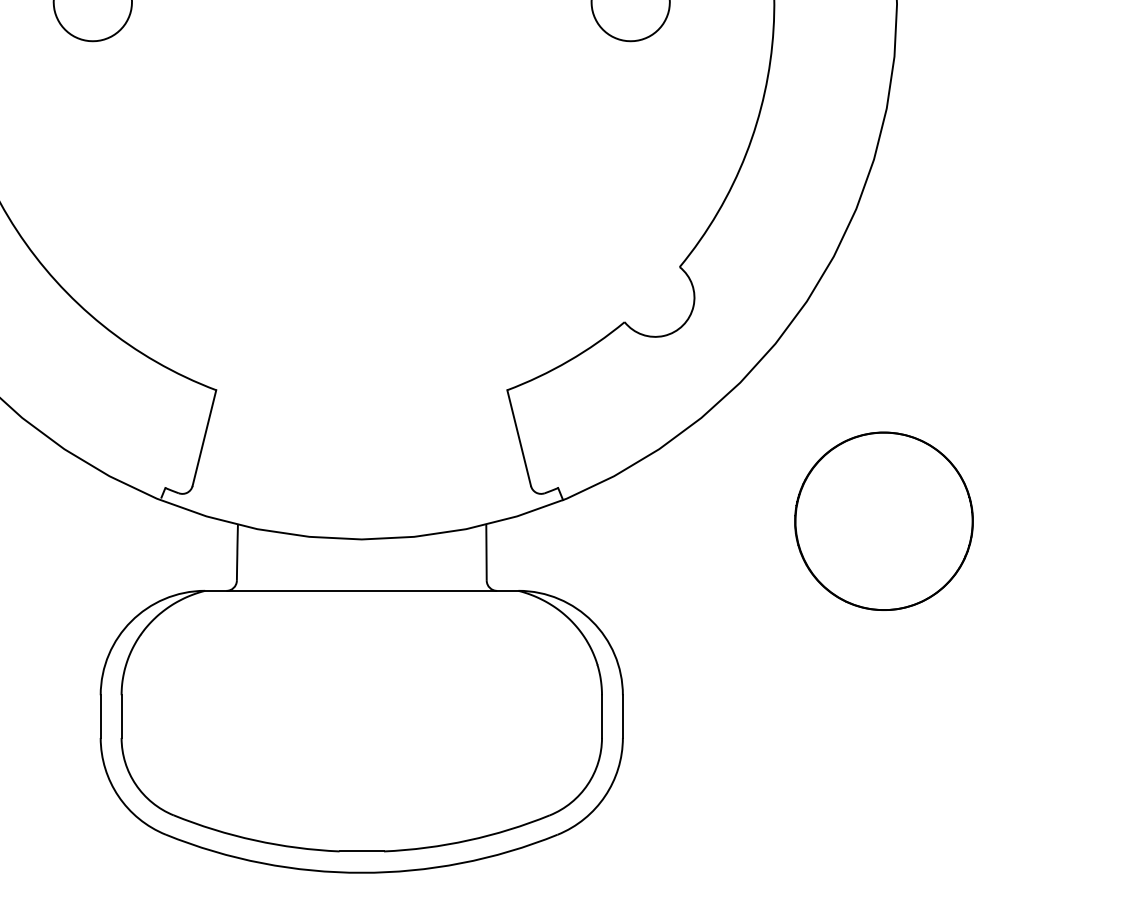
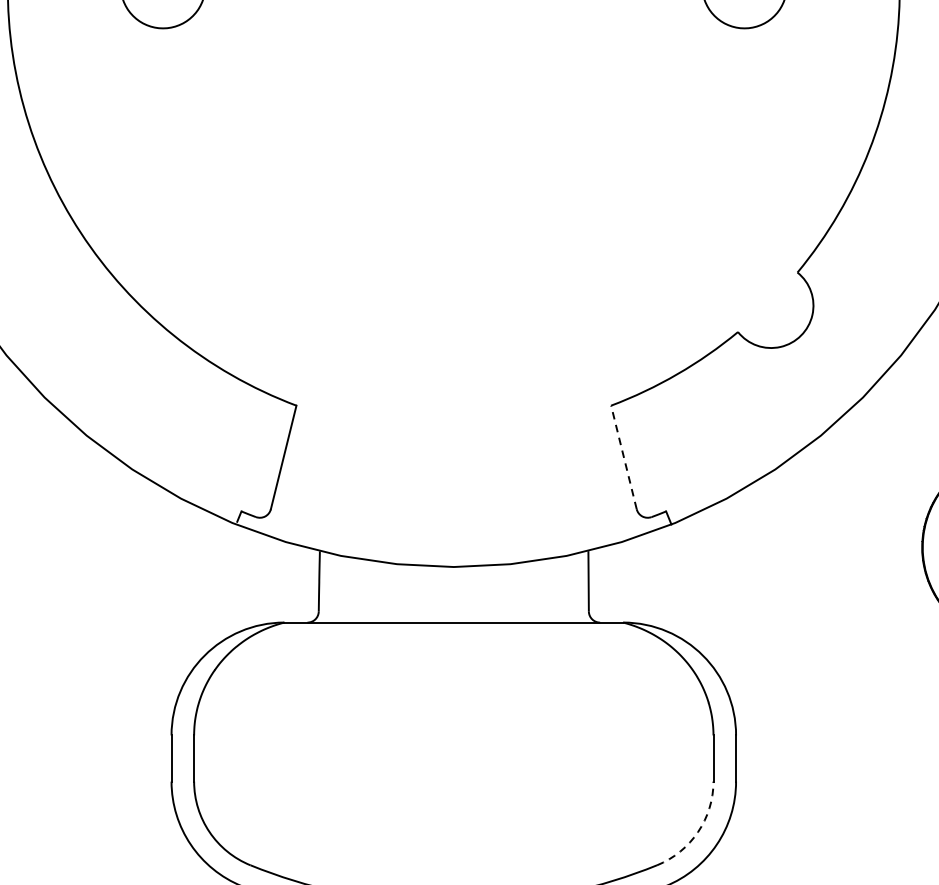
line: (519, 437) -> (624, 456), solid -> dashed
arc: (587, 784) -> (697, 831), solid -> dashed

